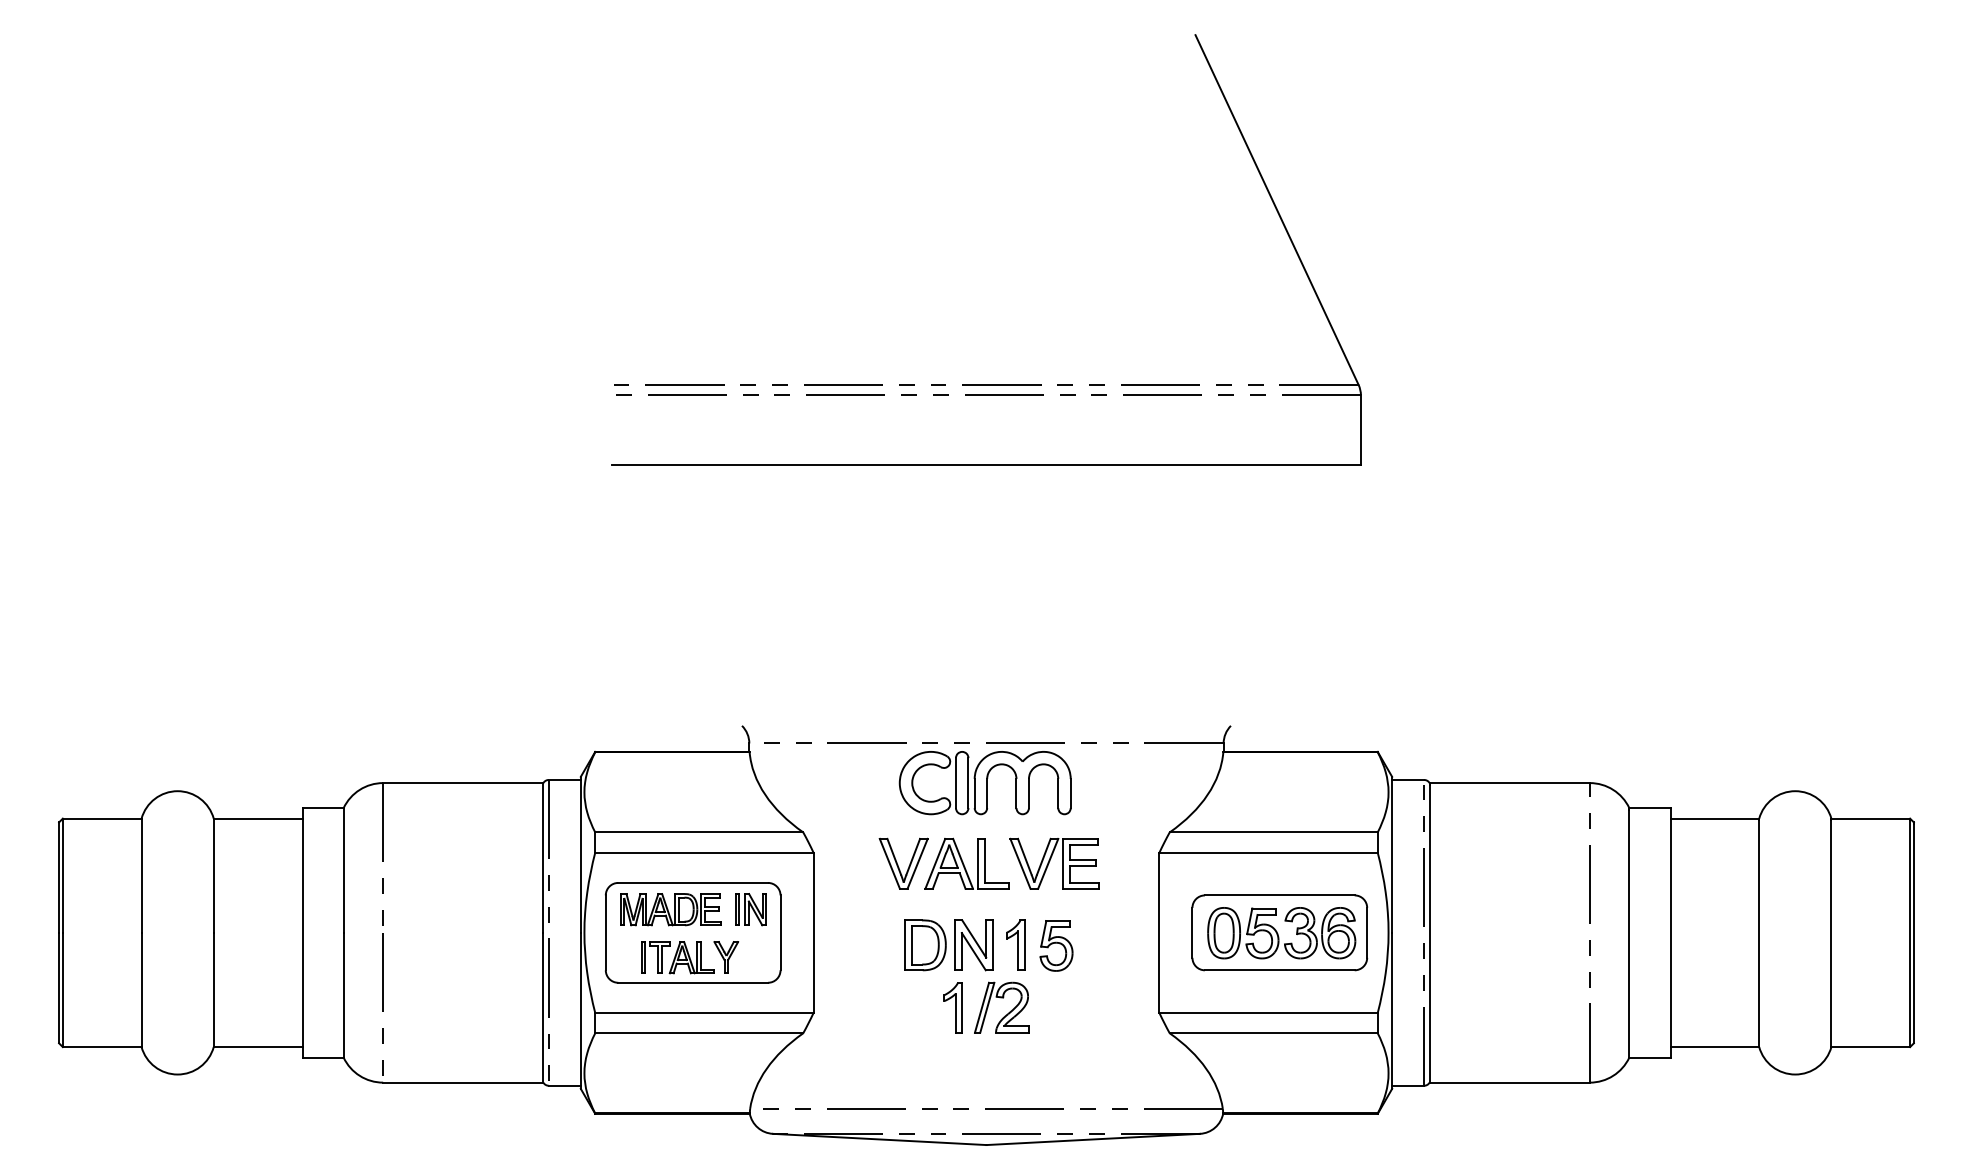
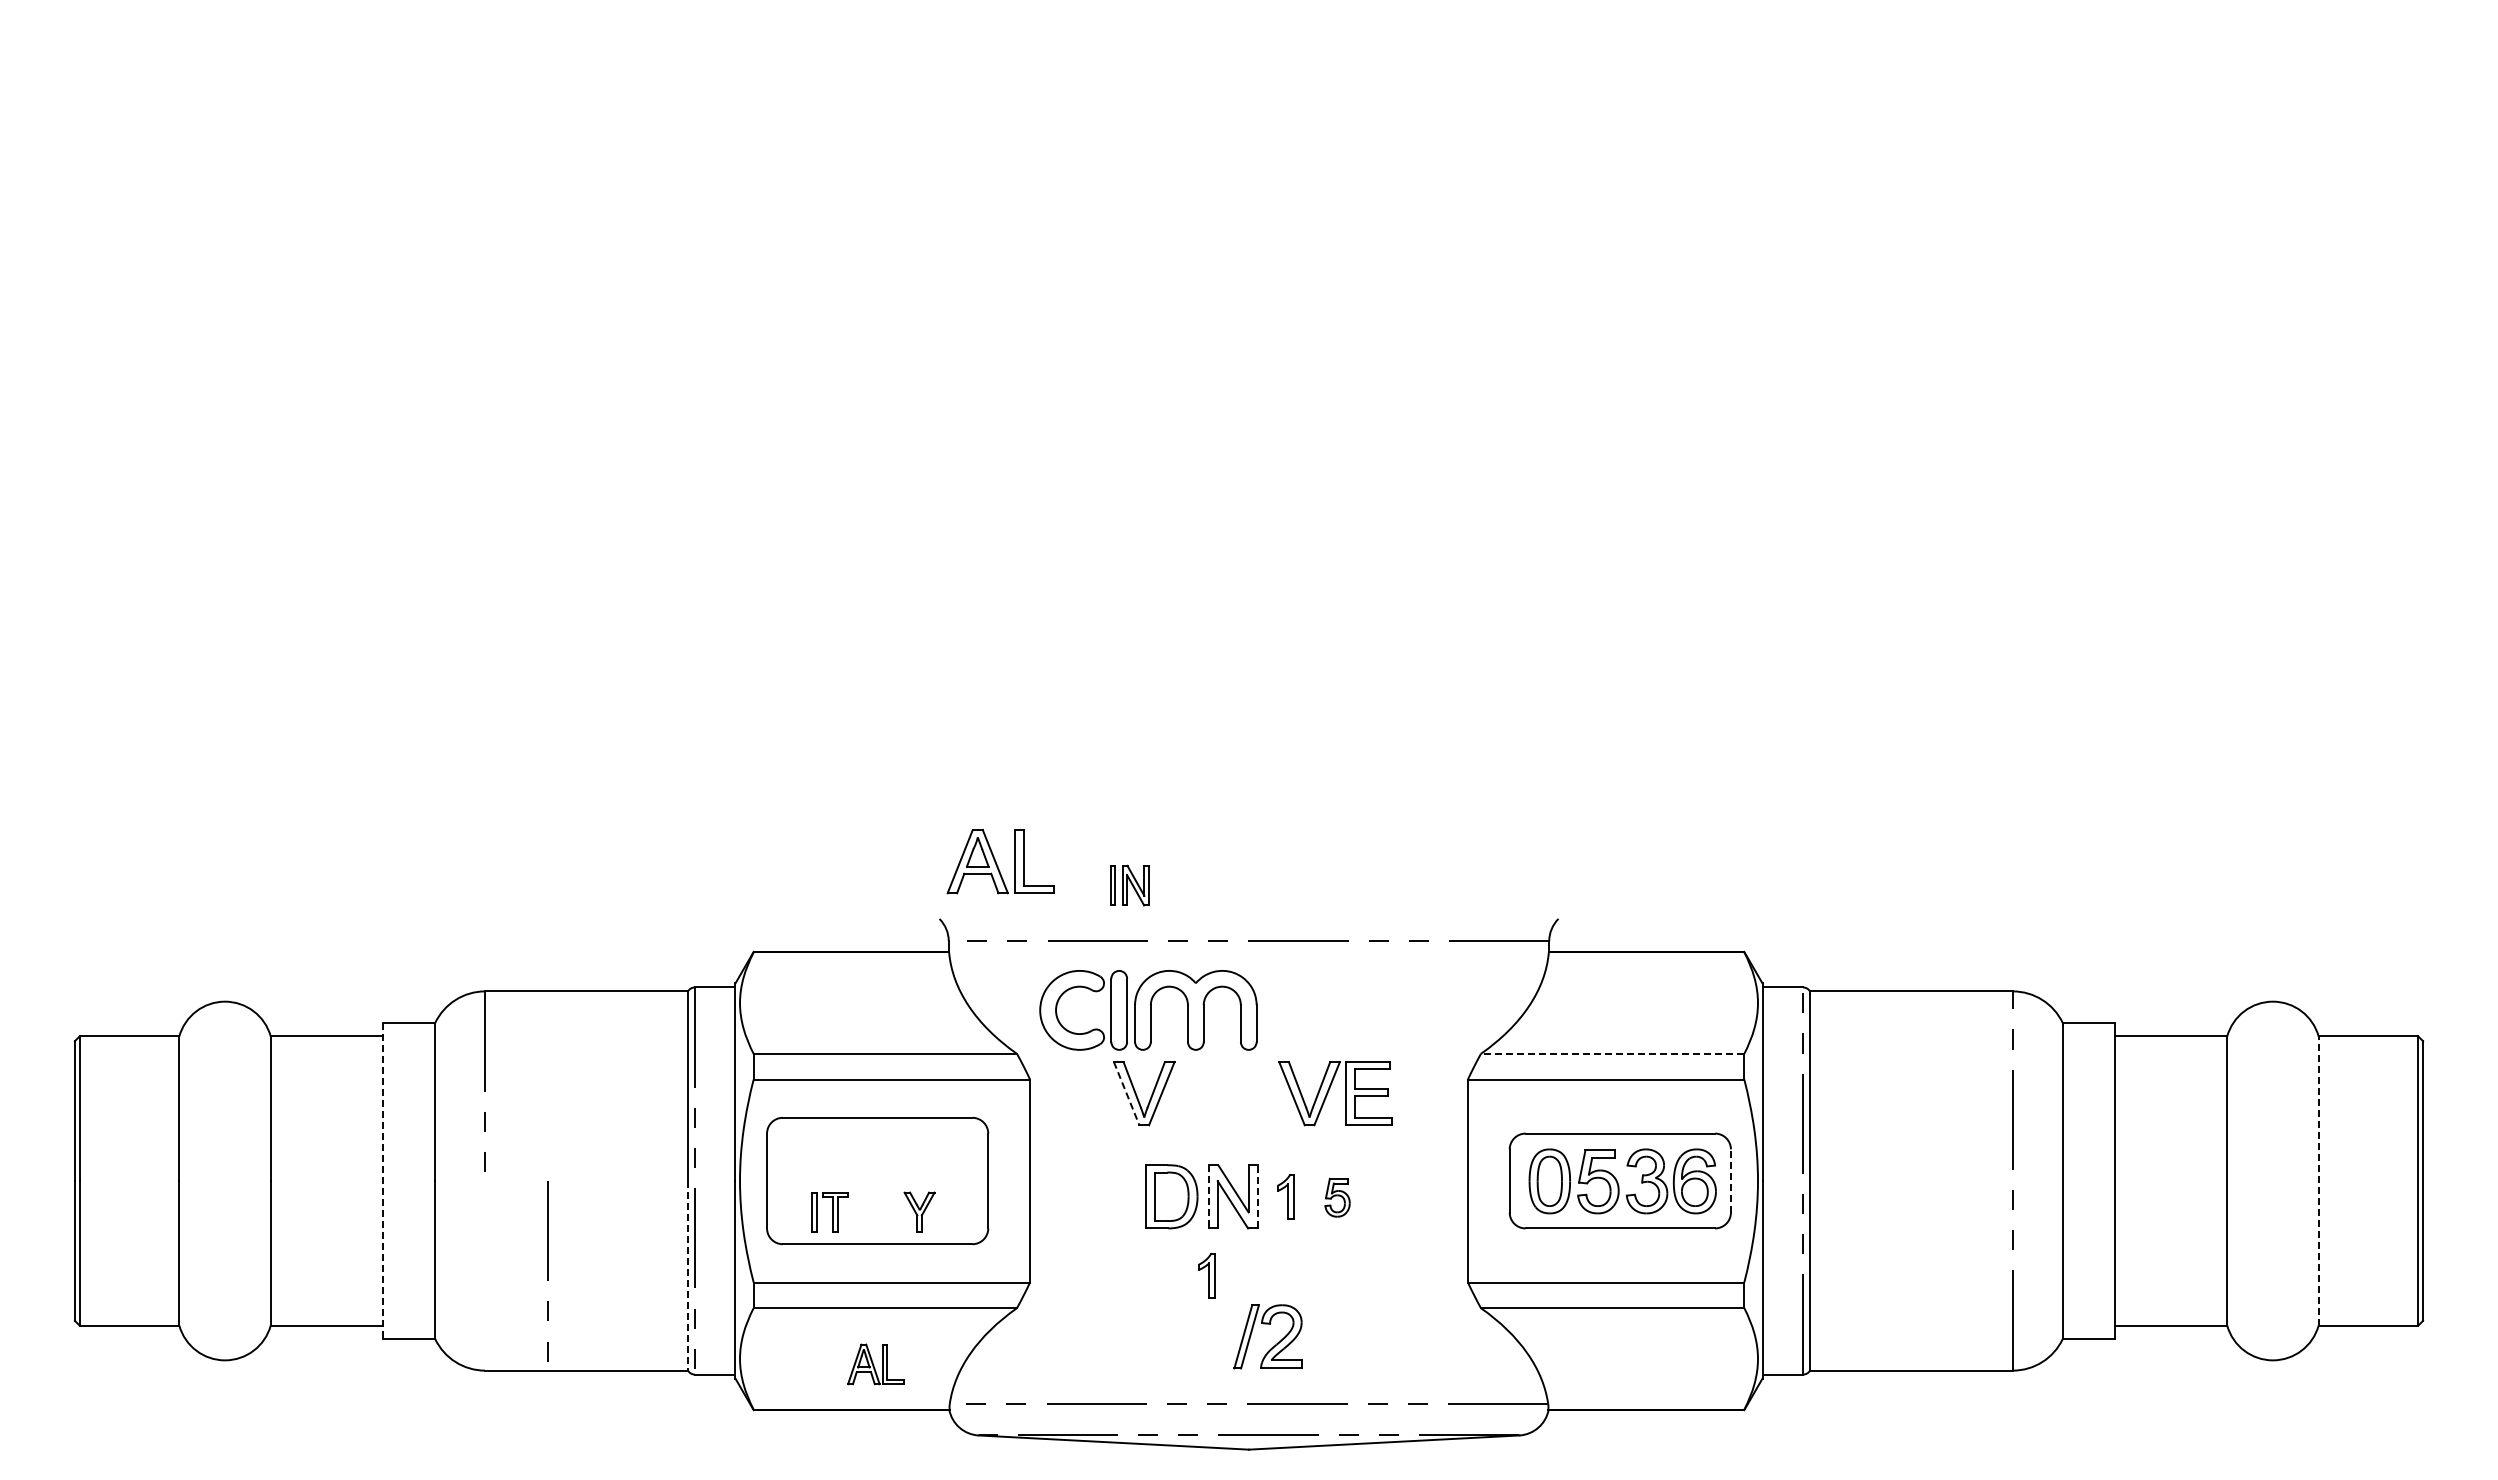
part: (986, 384) -> (1248, 486), removed
part: (985, 783) -> (1148, 1010), moved
line: (1273, 832) -> (1612, 1053), solid -> dashed
part: (967, 863) -> (1000, 861), moved
line: (889, 864) -> (1126, 1094), solid -> dashed
part: (670, 909) -> (849, 1151), removed
part: (750, 909) -> (1129, 885), moved
line: (302, 933) -> (383, 1181), solid -> dashed
line: (1366, 933) -> (1730, 1181), solid -> dashed
line: (1831, 934) -> (2318, 1182), solid -> dashed
line: (954, 945) -> (1208, 1196), solid -> dashed
line: (993, 945) -> (1257, 1196), solid -> dashed
part: (1015, 945) -> (1285, 1196), size x0.7
part: (1056, 945) -> (1337, 1197), size x0.6
part: (691, 957) -> (875, 1364), moved
line: (382, 1004) -> (547, 1271), moved
line: (543, 1007) -> (688, 1275), solid -> dashed
part: (952, 1007) -> (1206, 1275), size x0.7
part: (1005, 1015) -> (1272, 1346), moved

